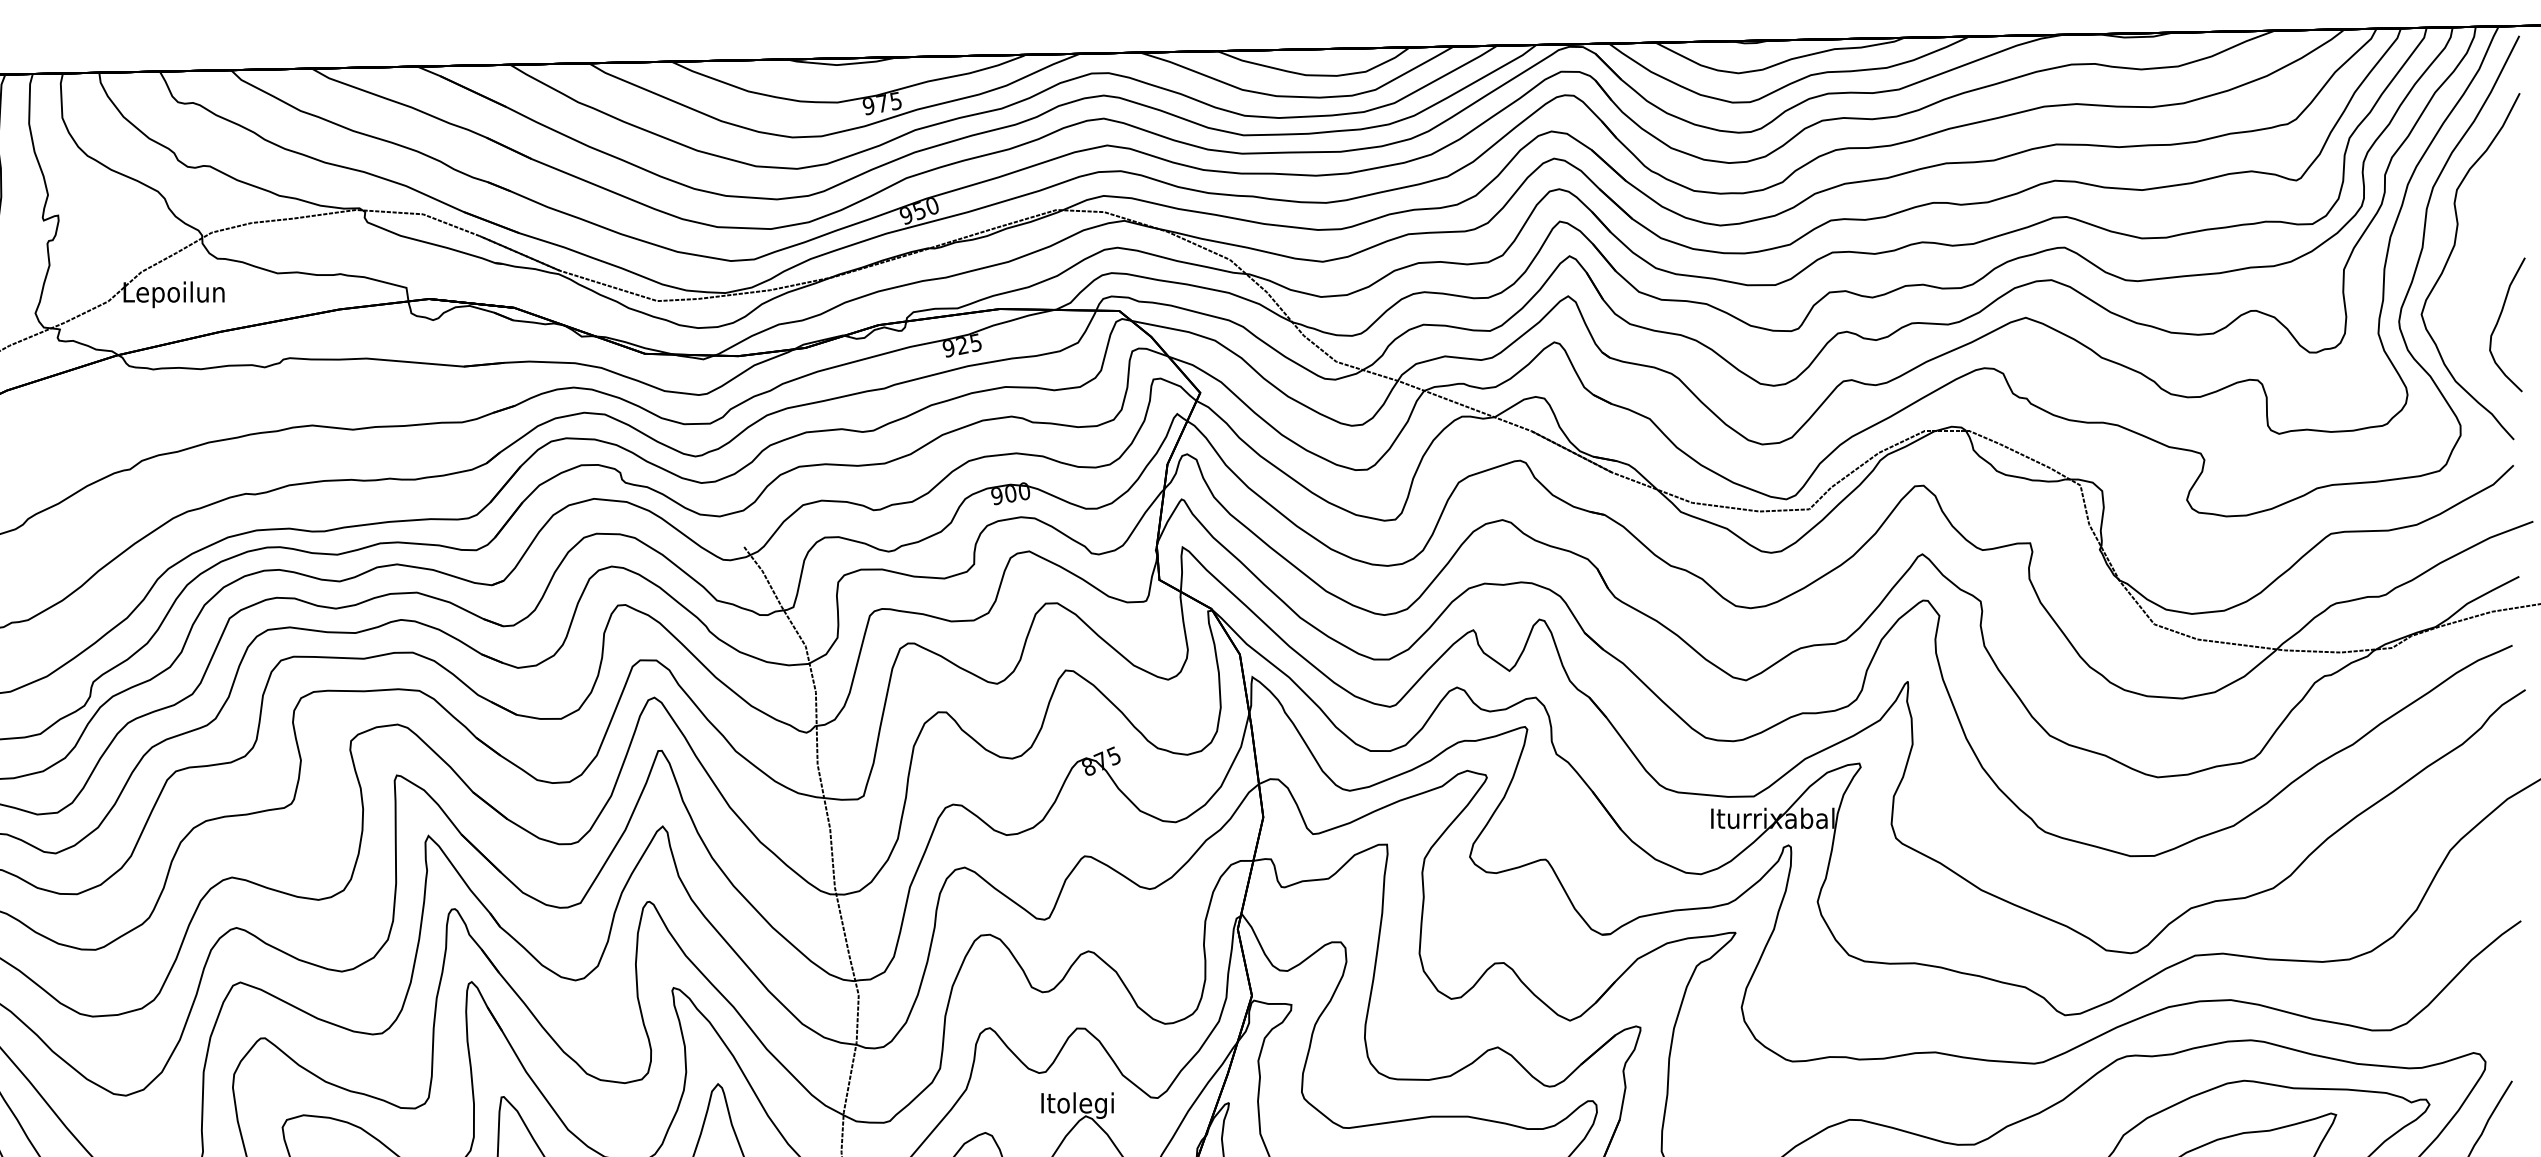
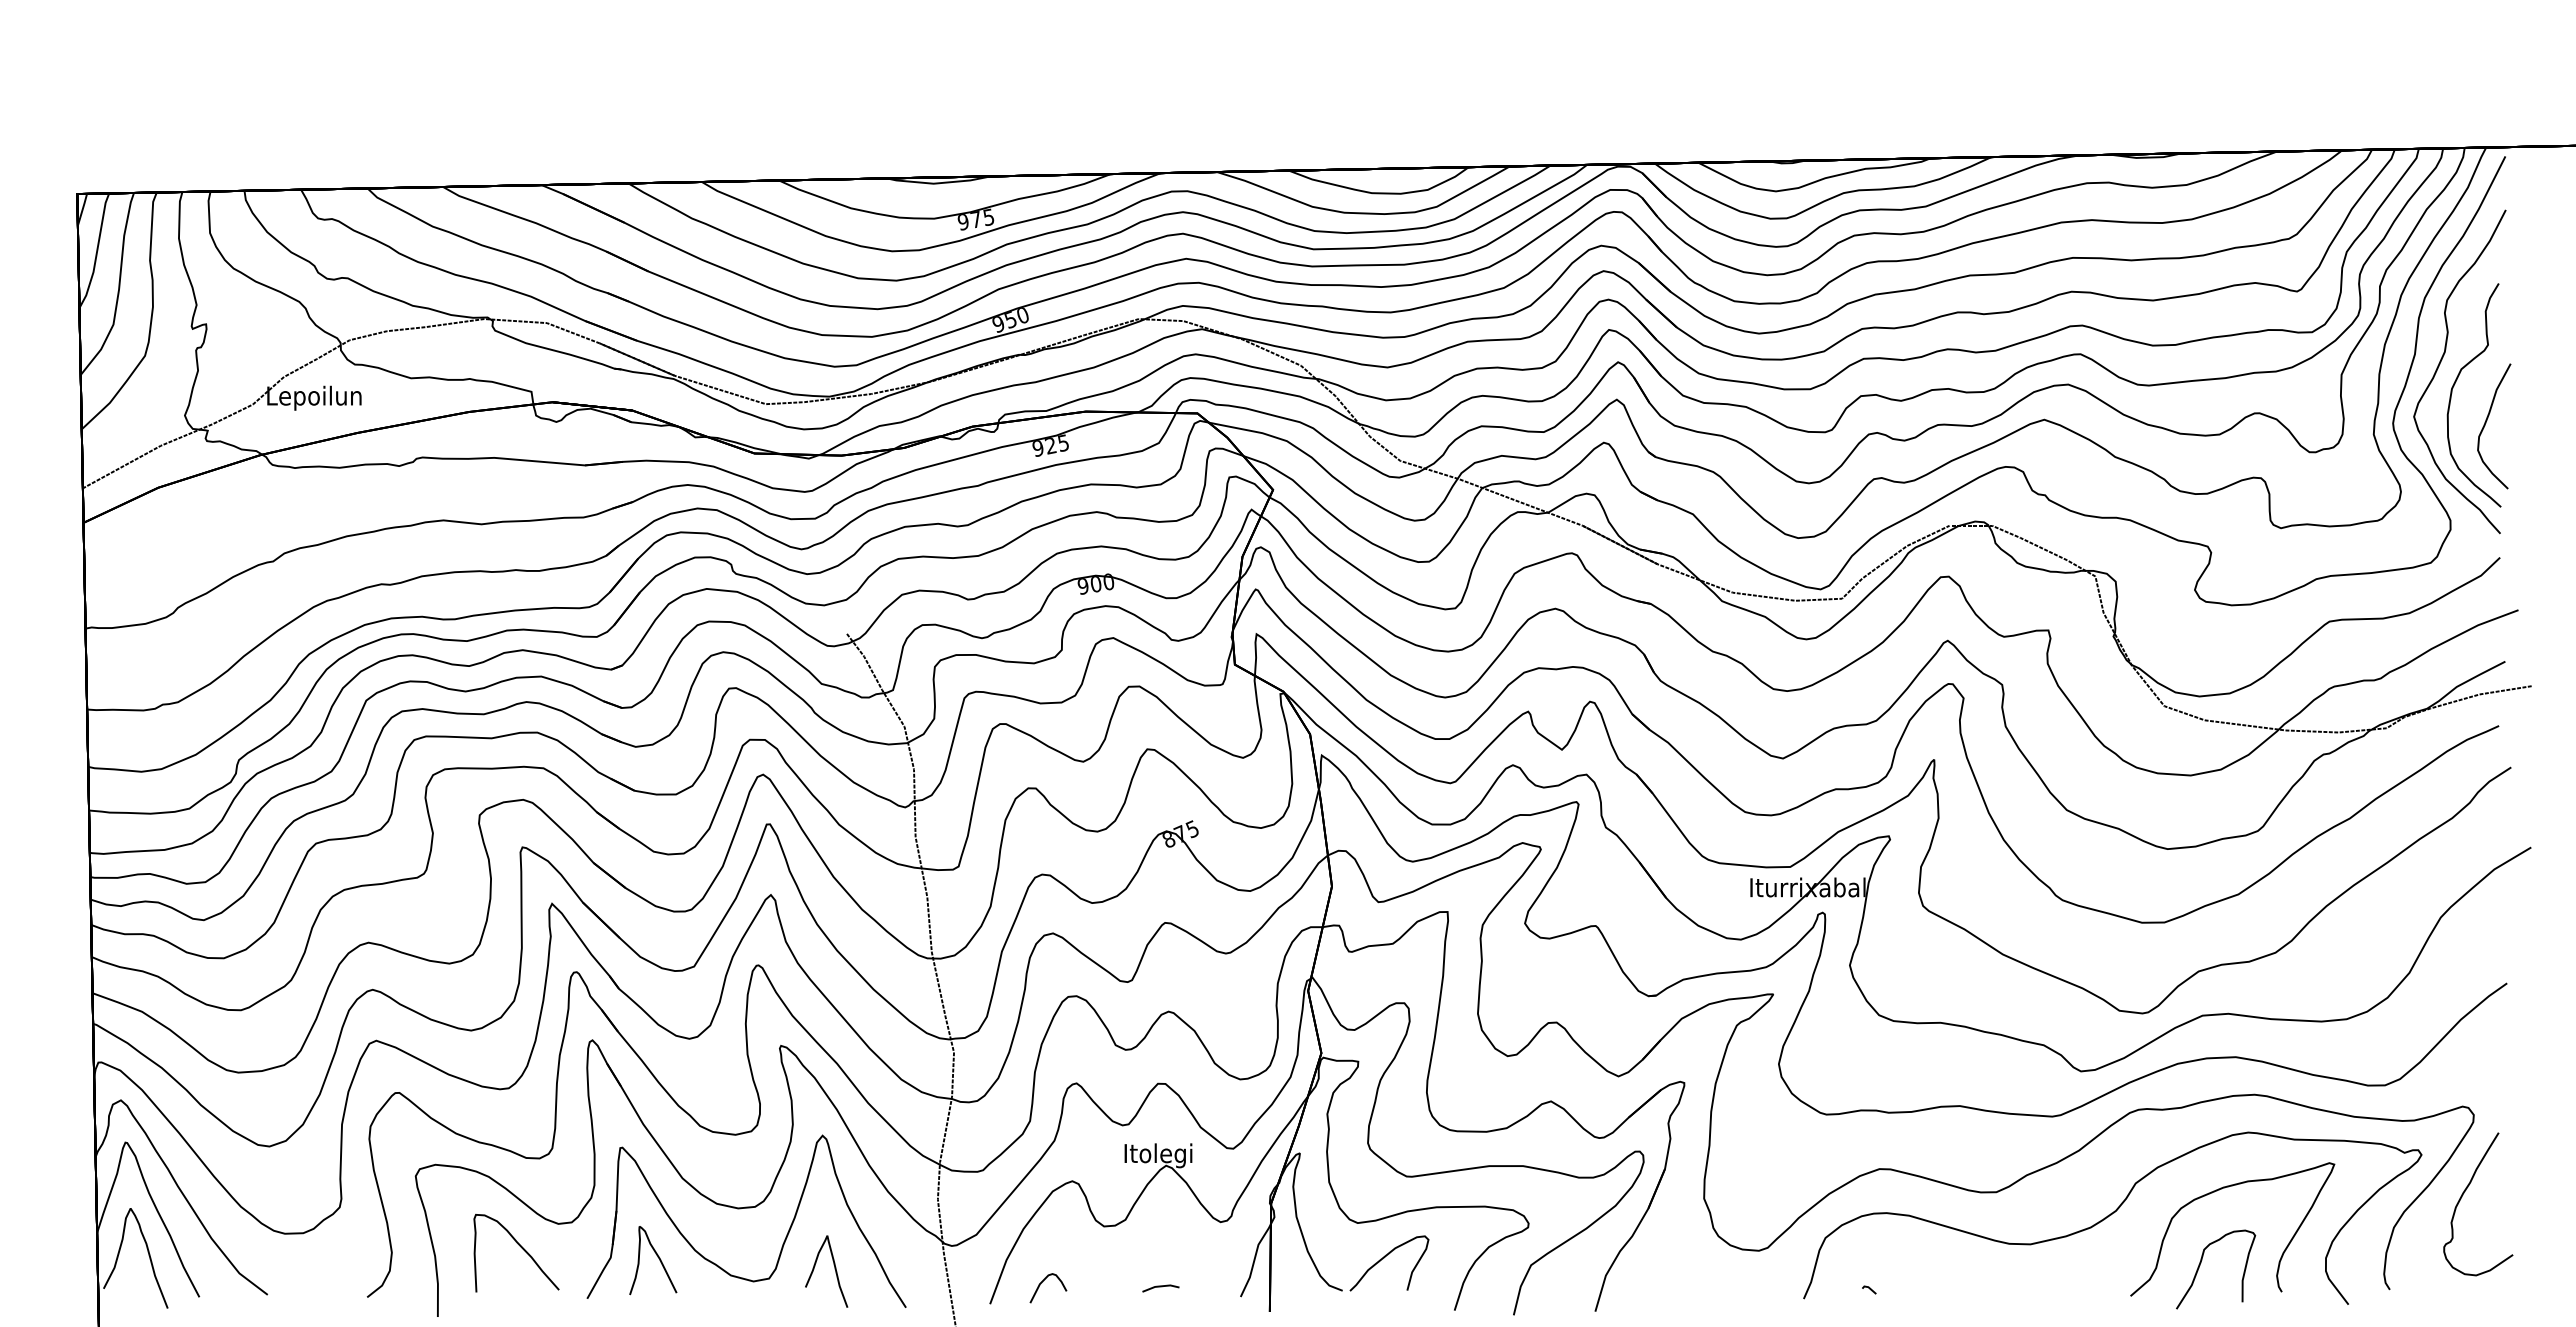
curve: (2464, 282) -> (2454, 386), added

